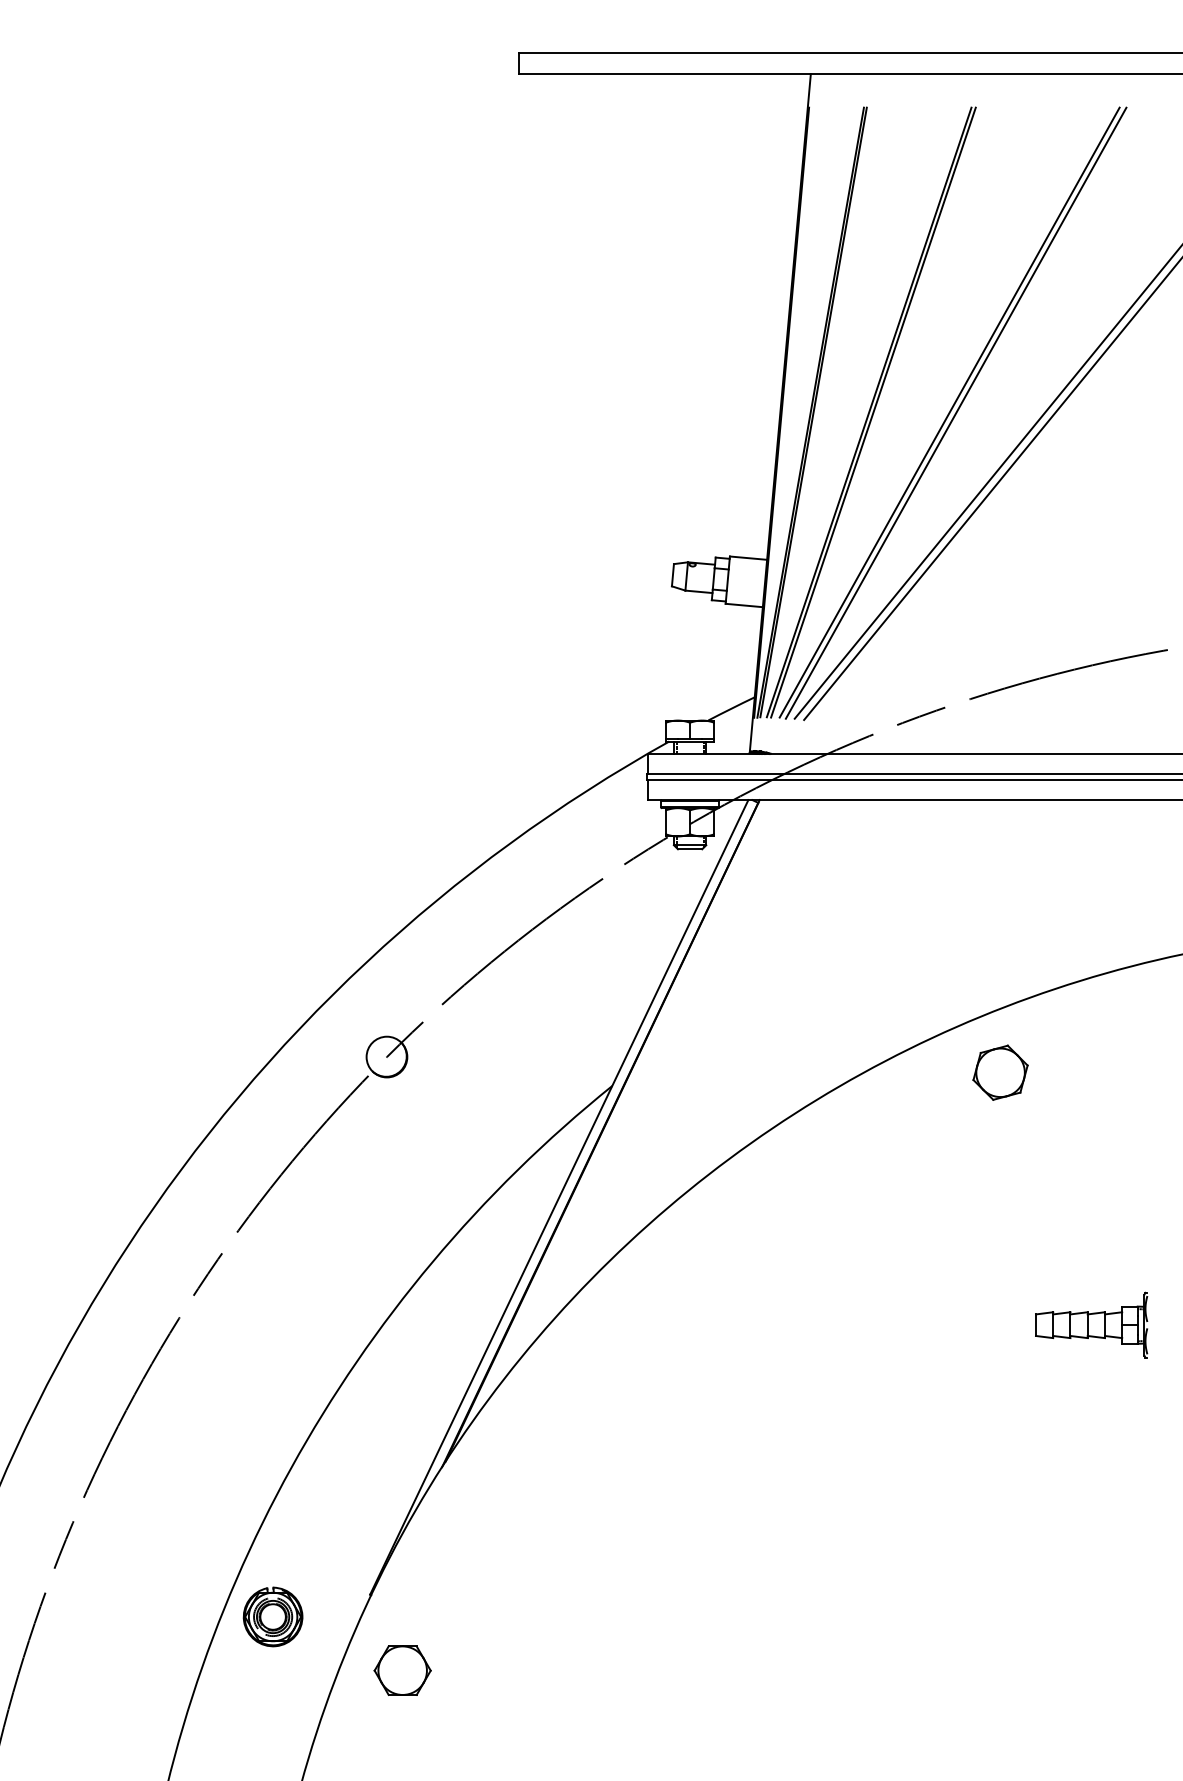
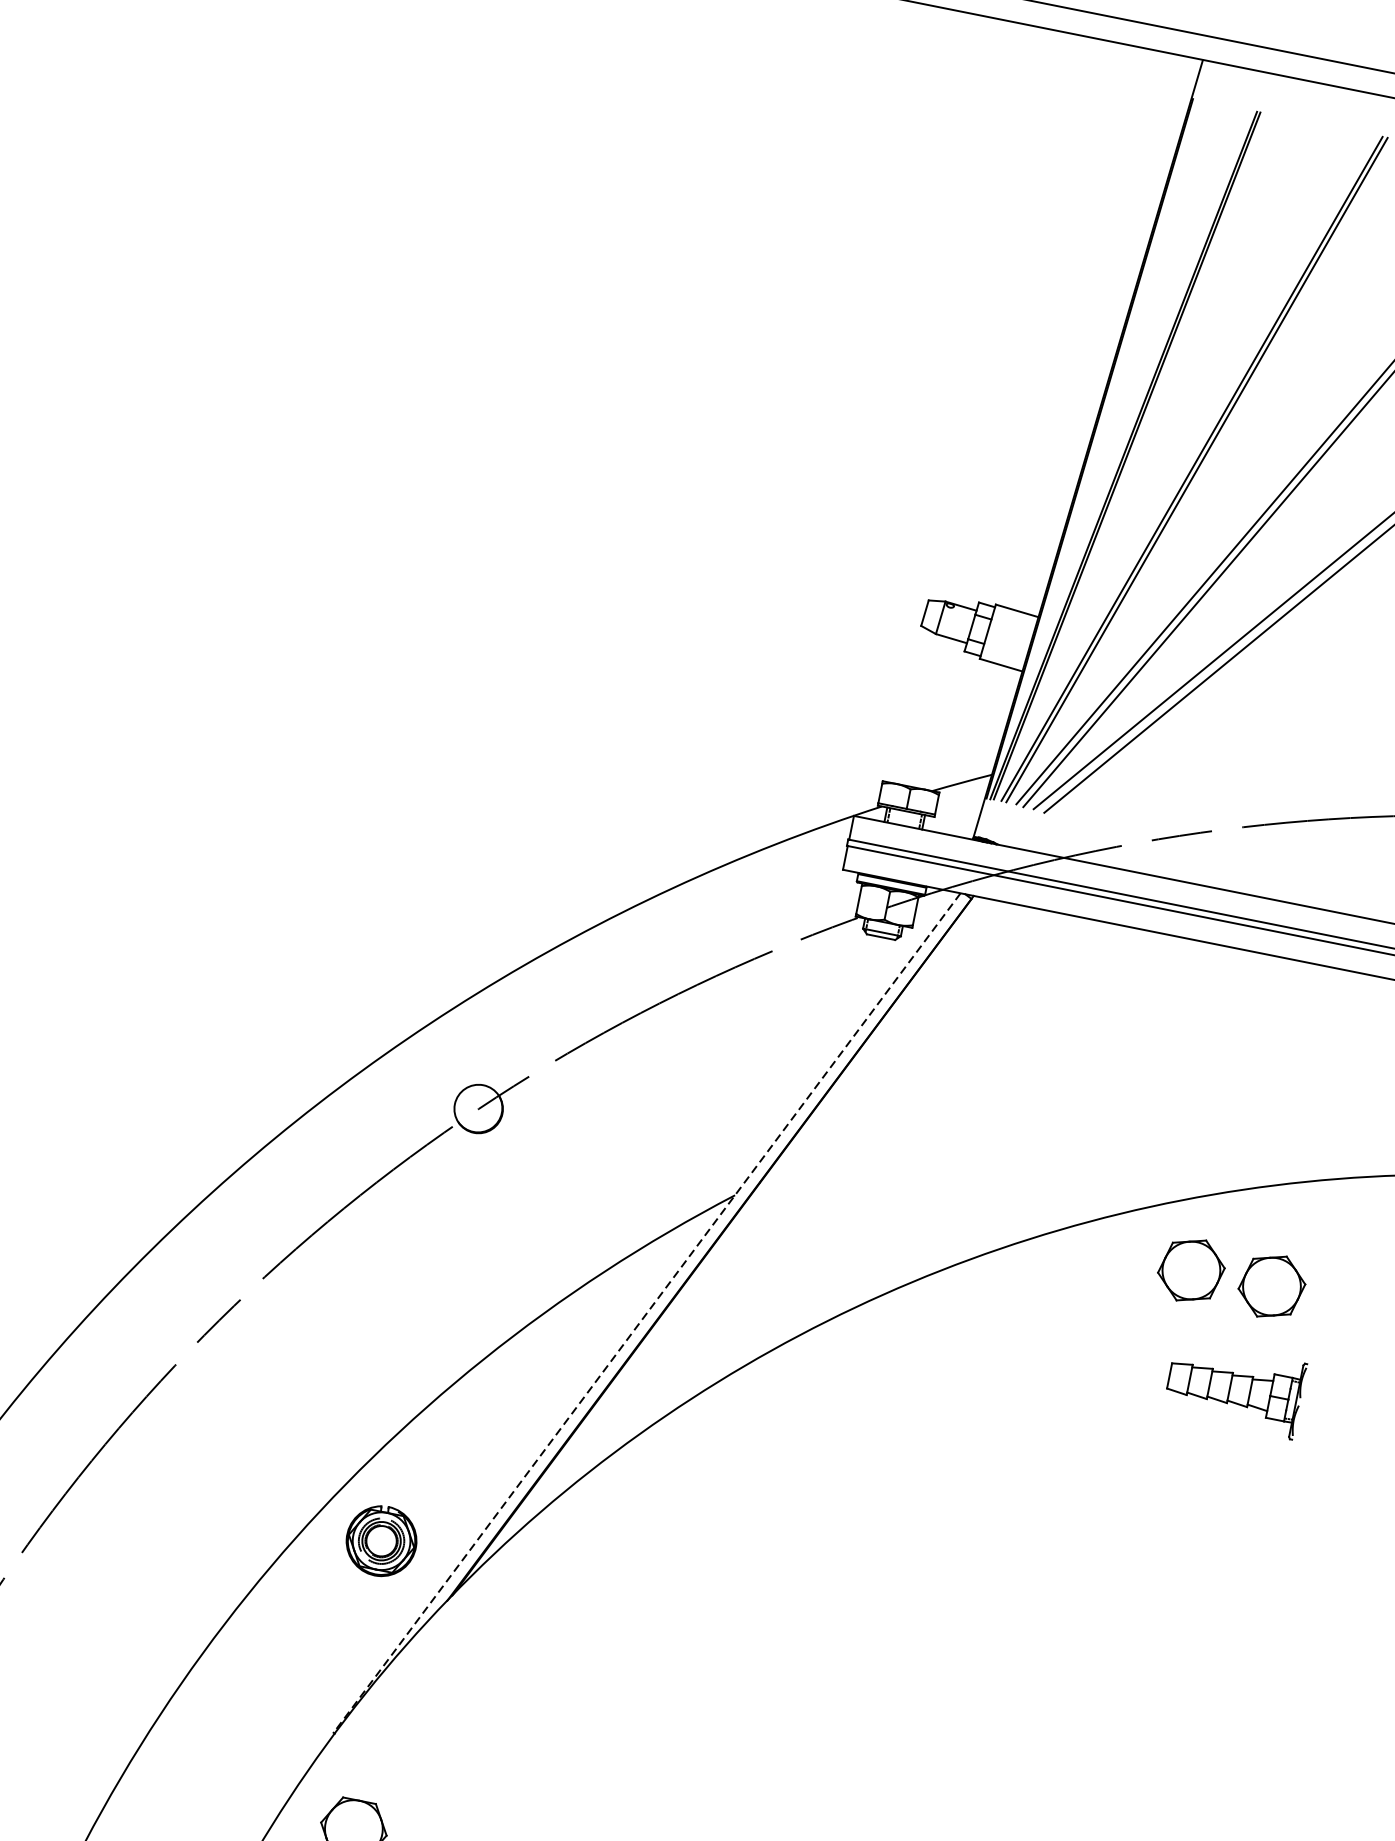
part: (1069, 1072) -> (1271, 1286), added
line: (559, 1197) -> (647, 1313), solid -> dashed
part: (1091, 1324) -> (1234, 1388), moved
part: (272, 1616) -> (380, 1540), moved

